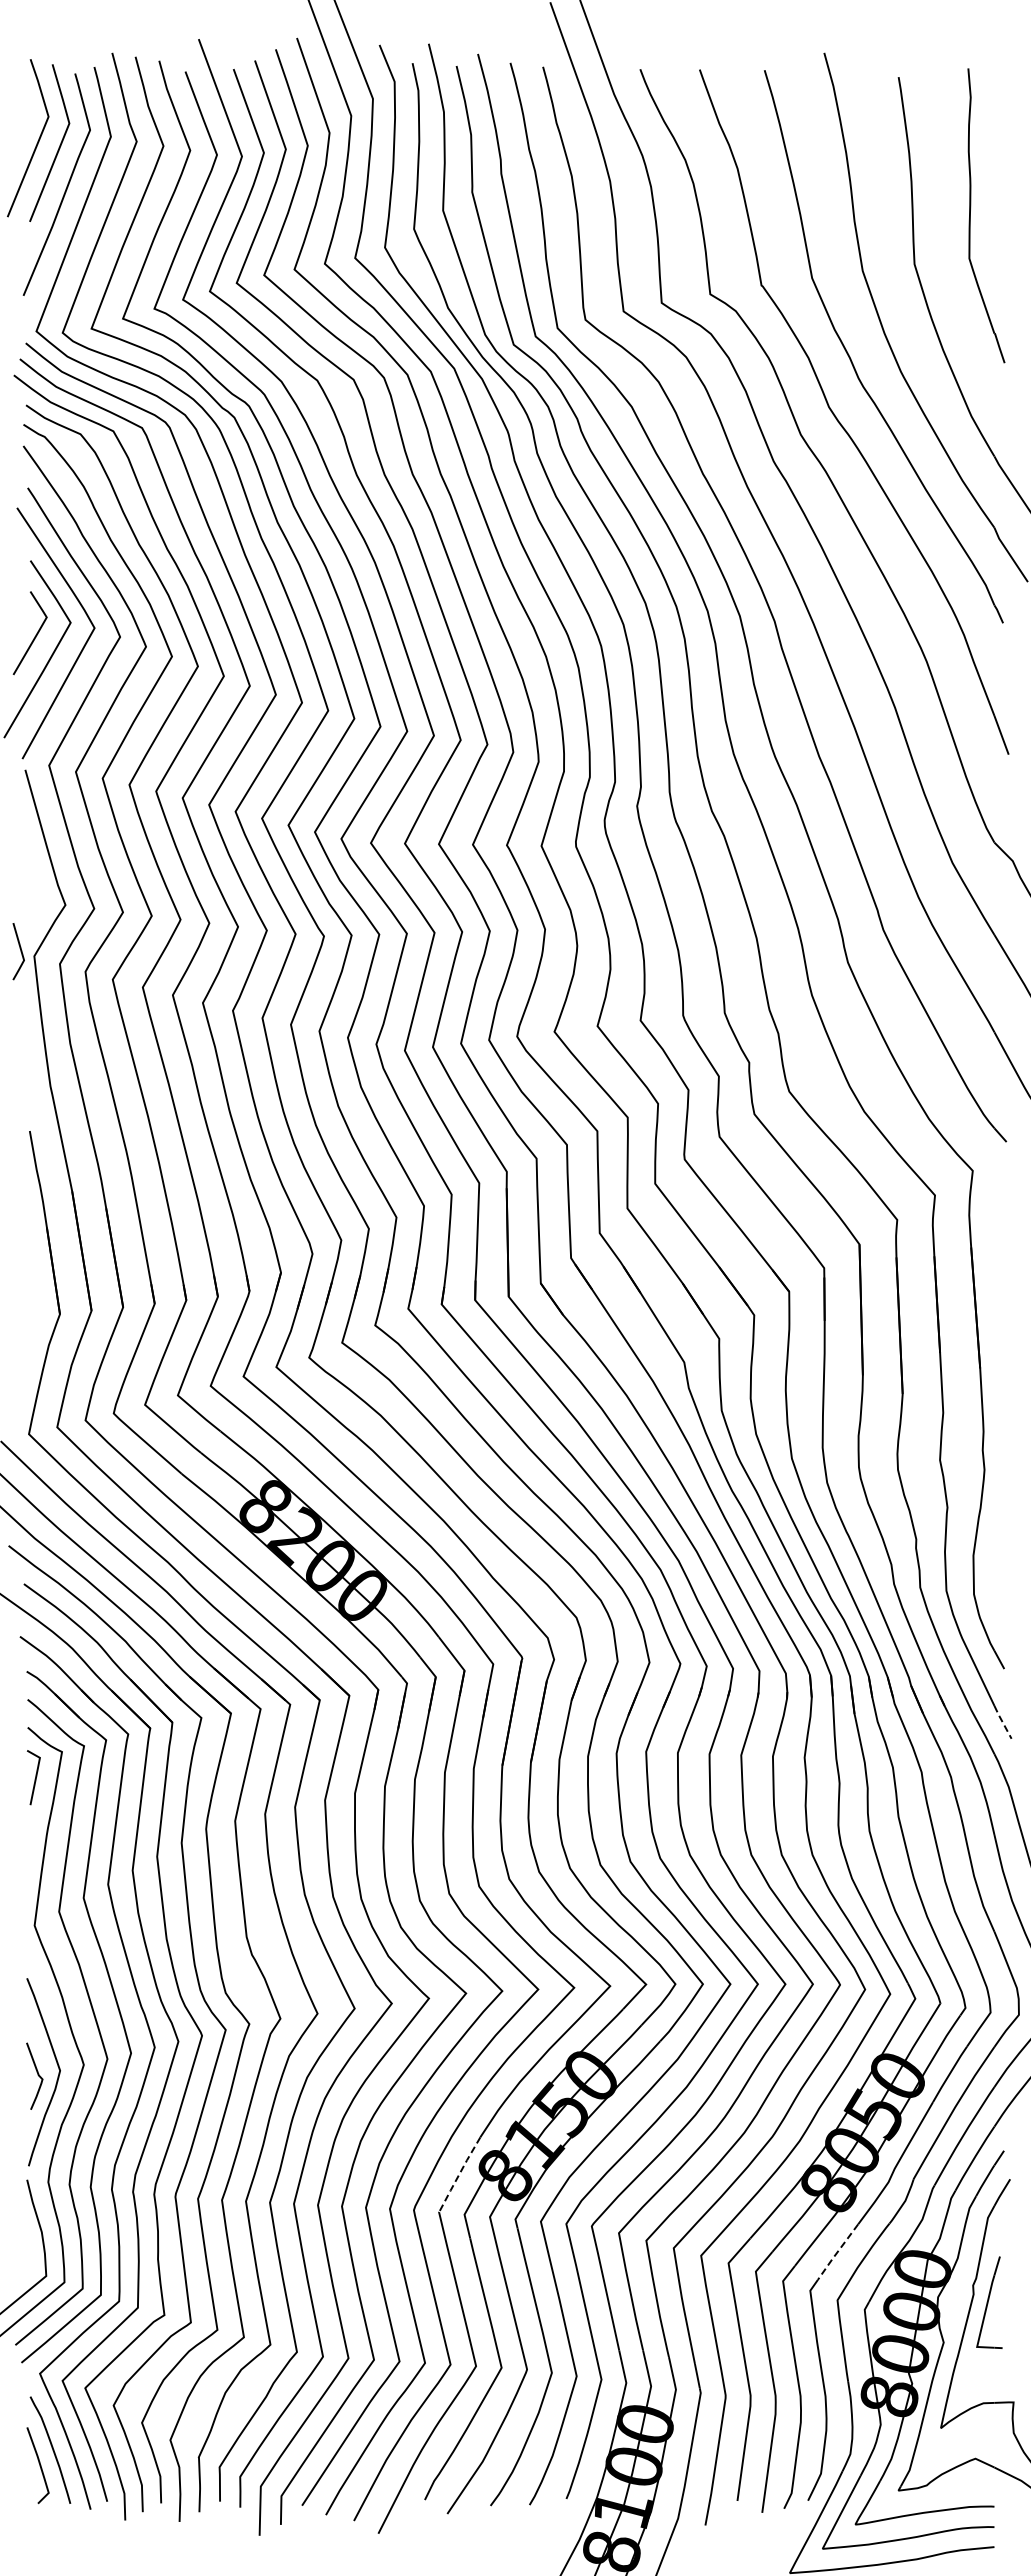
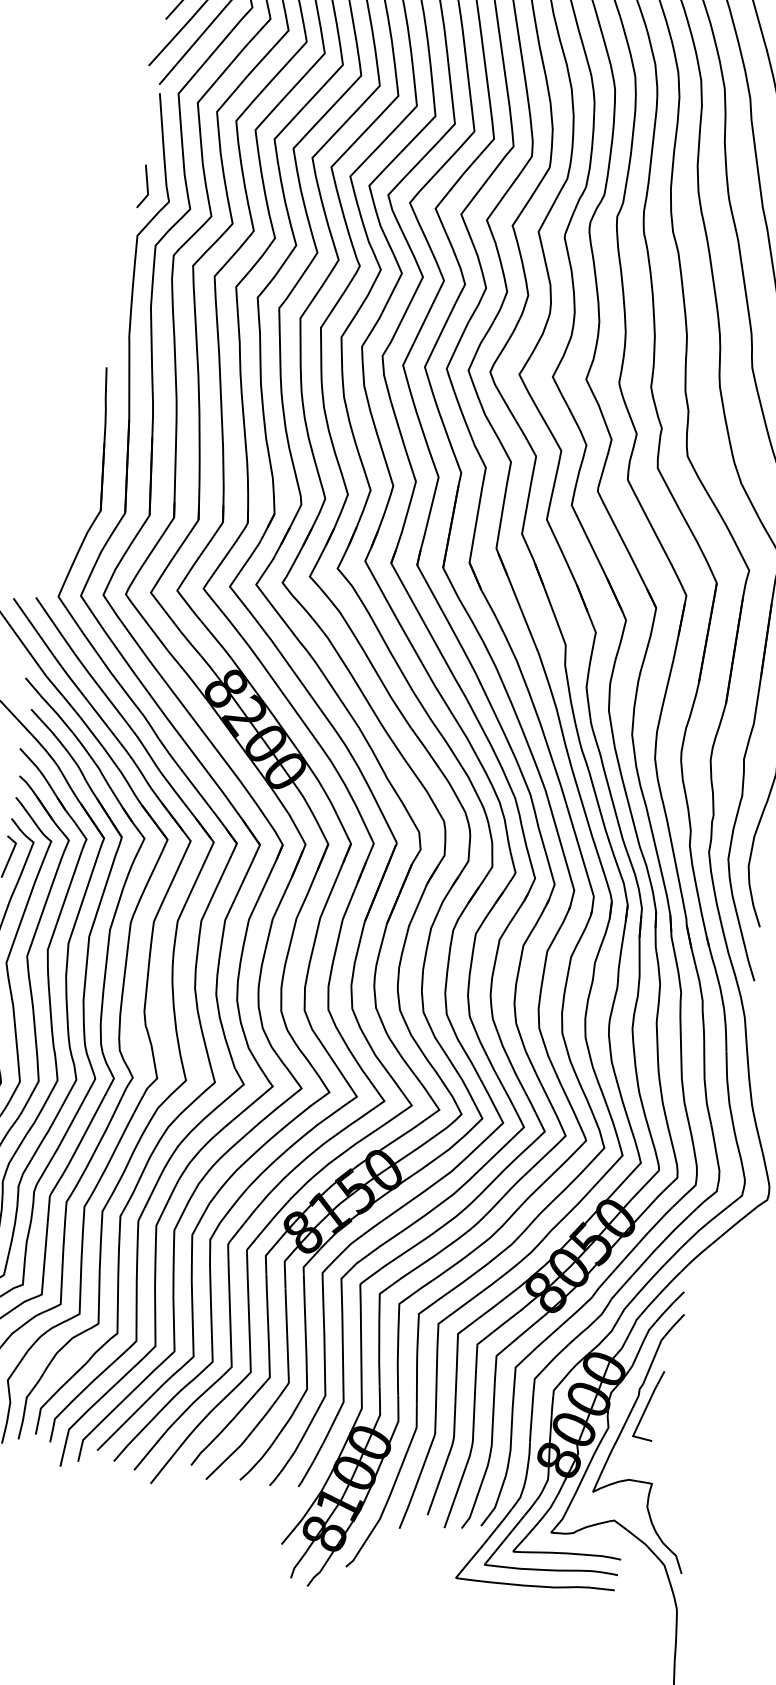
line: (20, 951) -> (146, 187), moved
line: (1002, 1721) -> (750, 966), dashed -> solid
line: (459, 2175) -> (268, 1225), dashed -> solid
line: (837, 2252) -> (542, 1342), dashed -> solid

